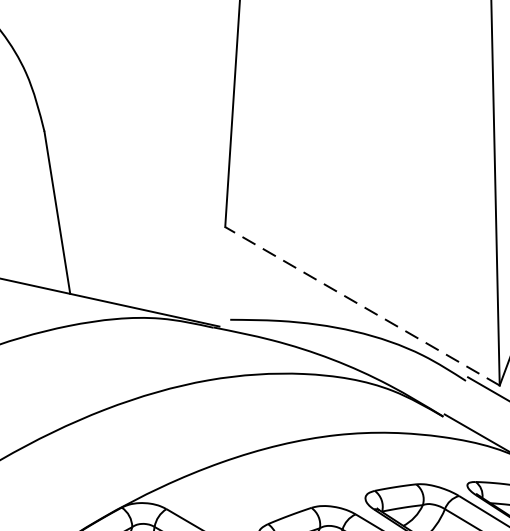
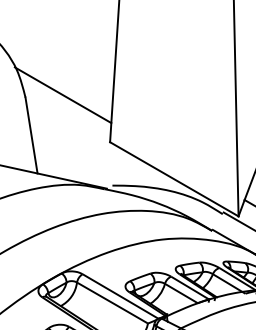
line: (123, 127) -> (62, 95), added
line: (360, 306) -> (173, 179), dashed -> solid

